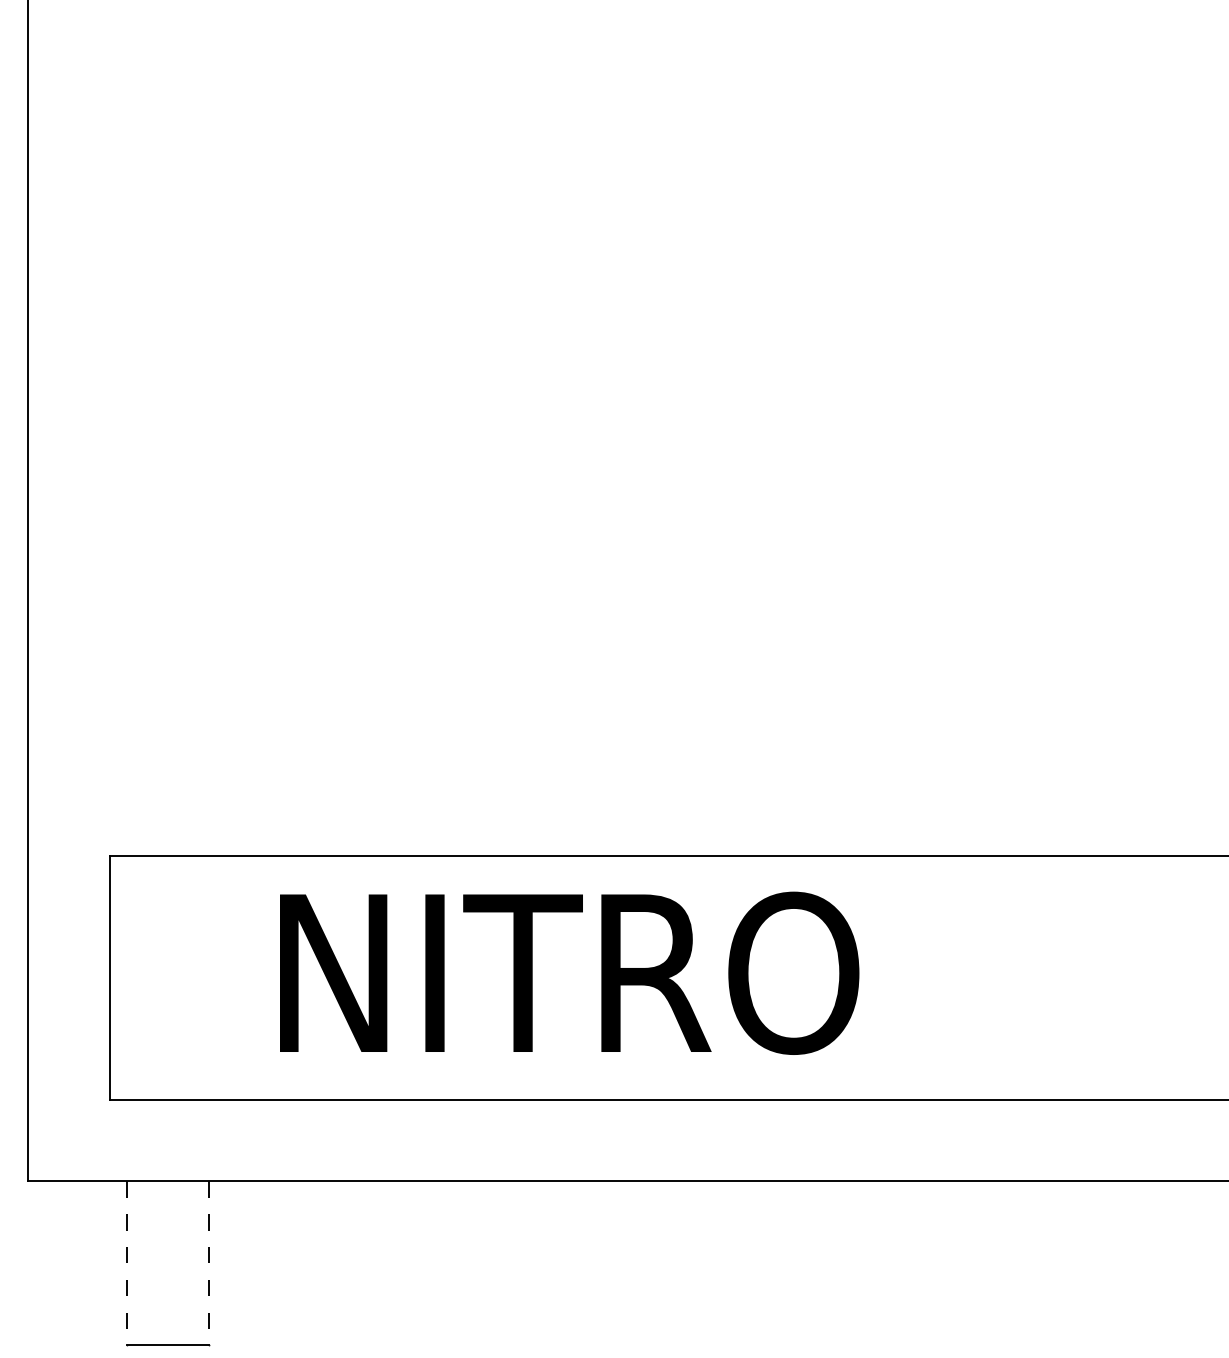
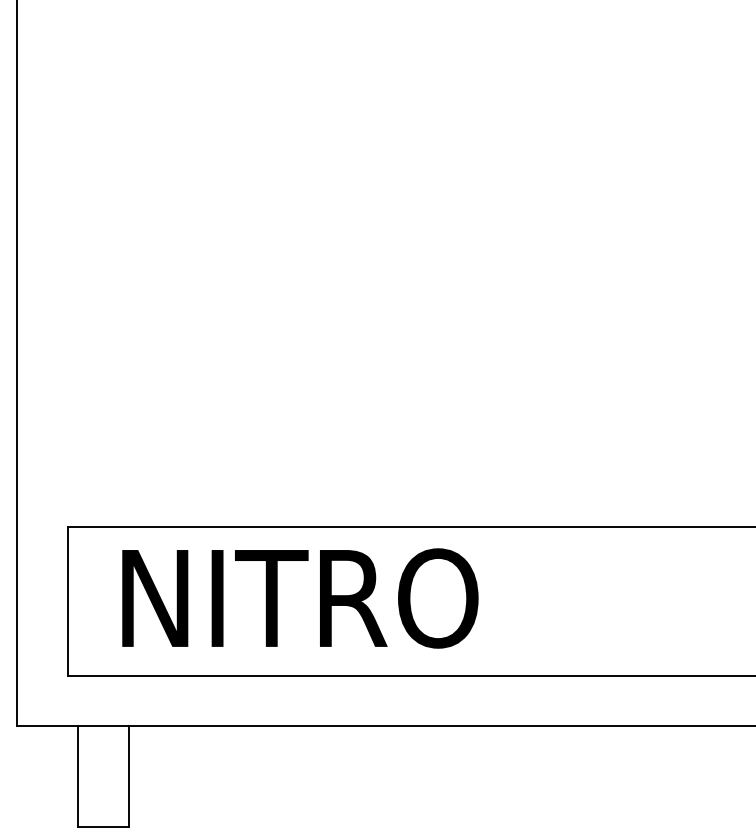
text: (569, 973) -> (300, 598), moved
line: (127, 1264) -> (78, 777), dashed -> solid
line: (208, 1264) -> (128, 777), dashed -> solid

